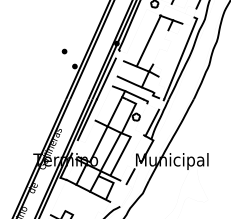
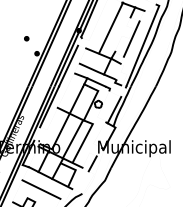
line: (169, 51) -> (131, 38), added
line: (79, 202) -> (41, 189), added

